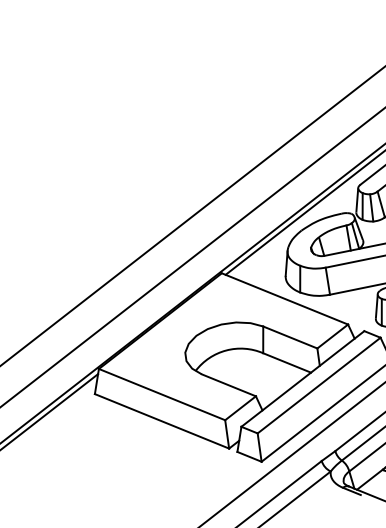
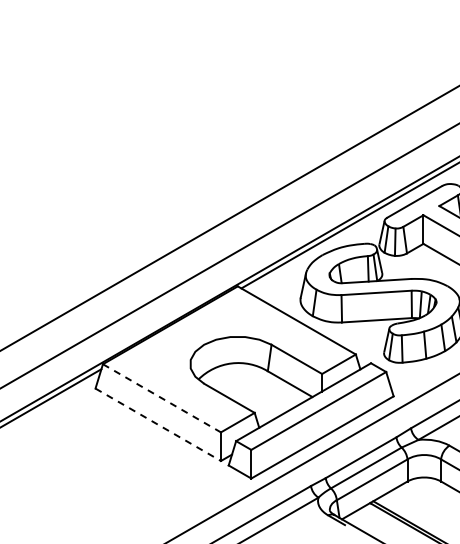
line: (162, 394) -> (162, 398), solid -> dashed
line: (162, 421) -> (158, 425), solid -> dashed

